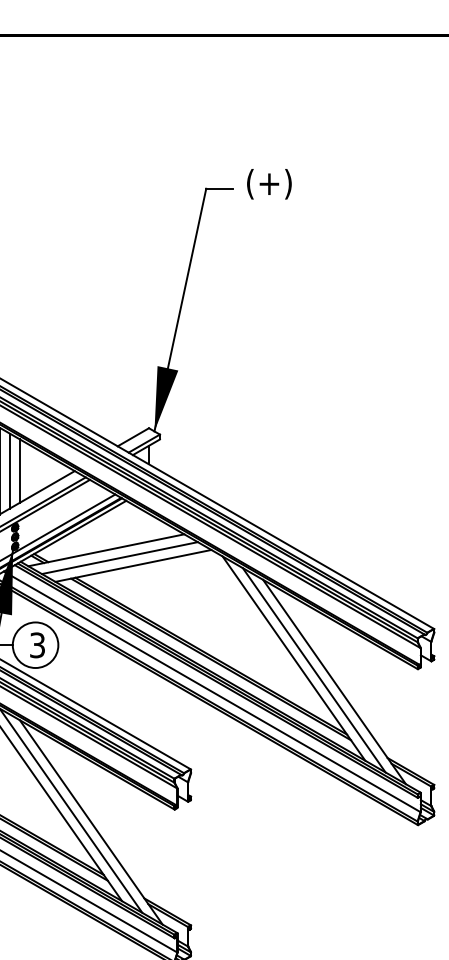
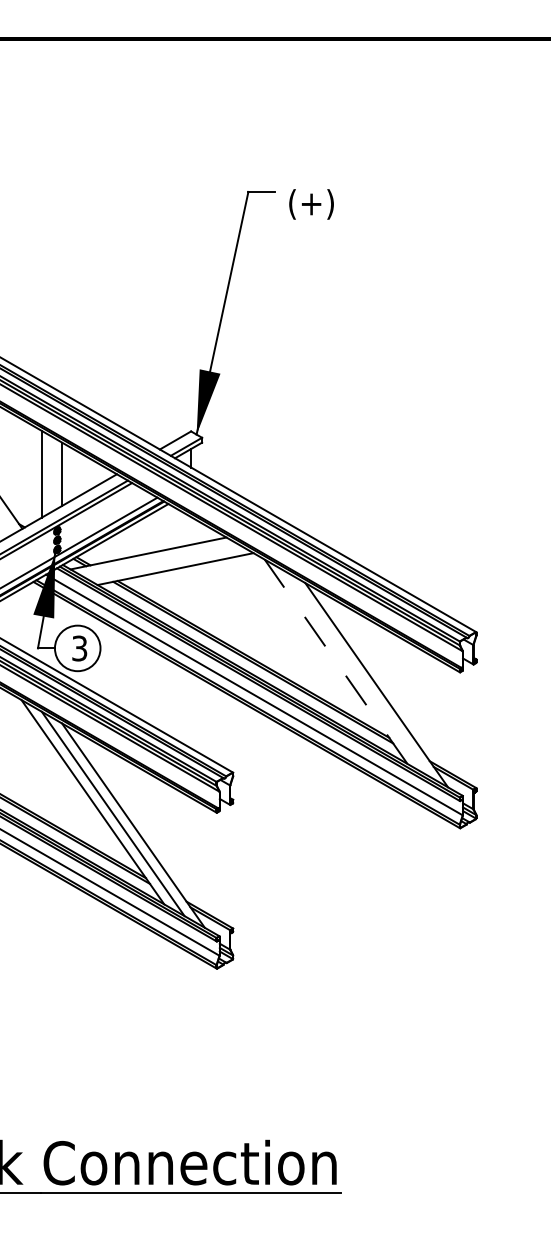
text: (269, 184) -> (311, 204), moved
line: (9, 470) -> (51, 473), removed
line: (120, 558) -> (162, 561), removed
line: (294, 658) -> (336, 661), solid -> dashed
line: (314, 670) -> (356, 673), removed

